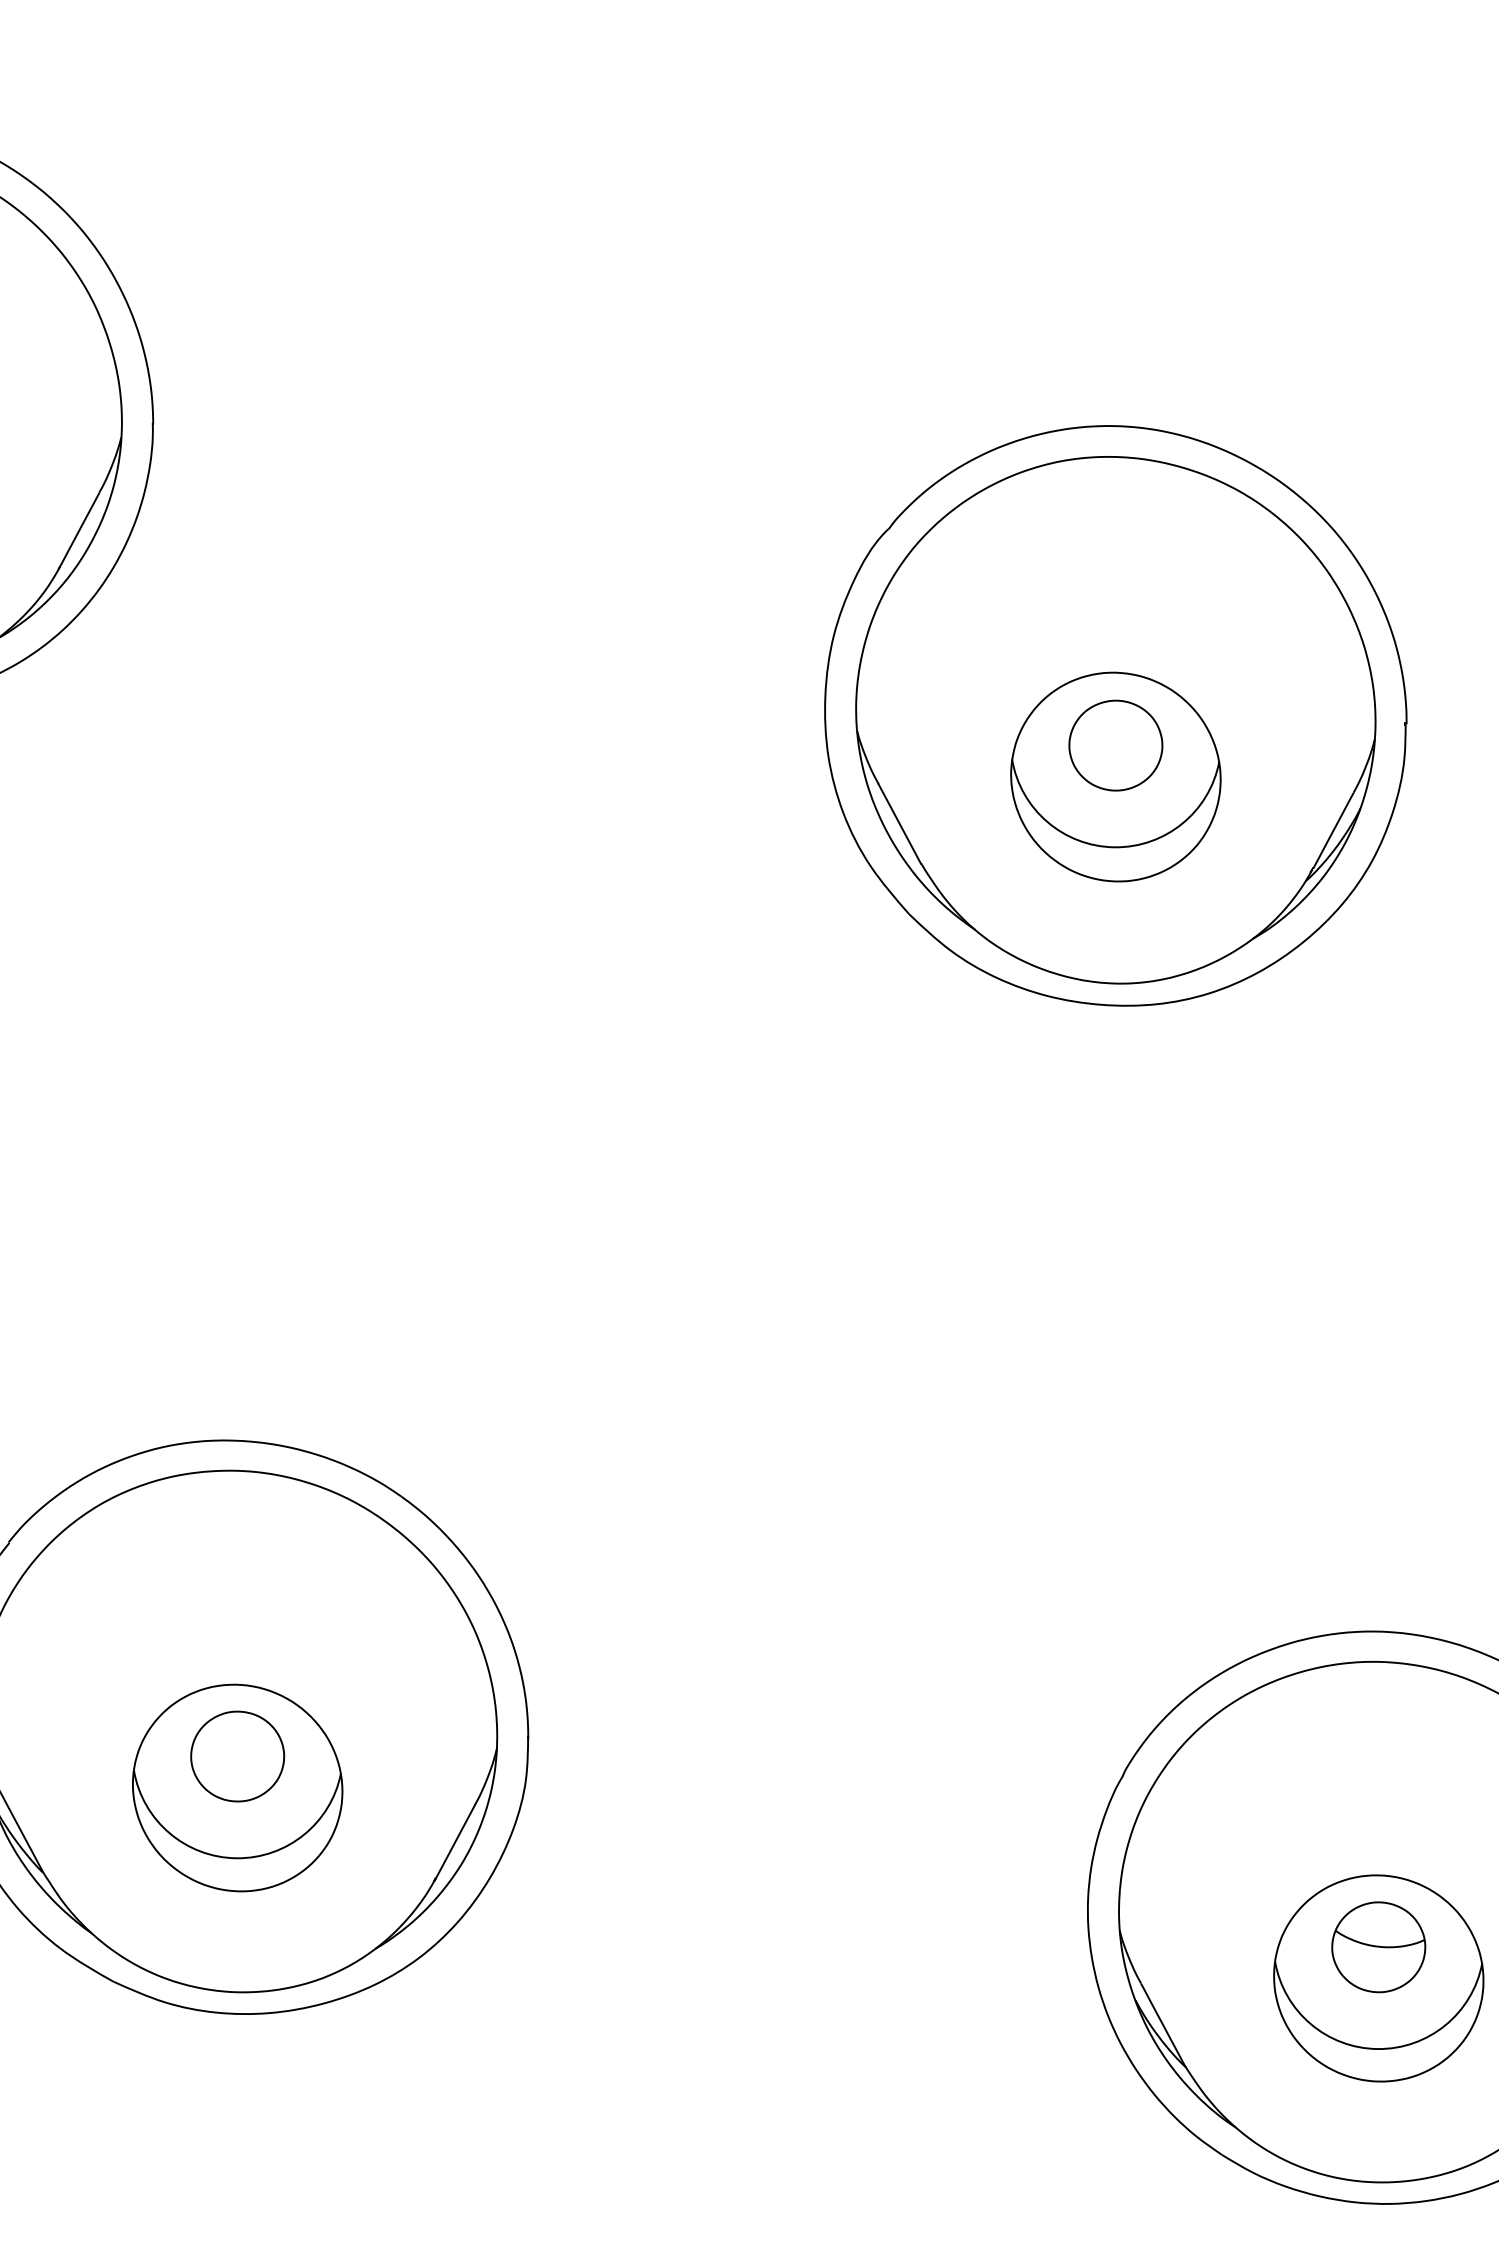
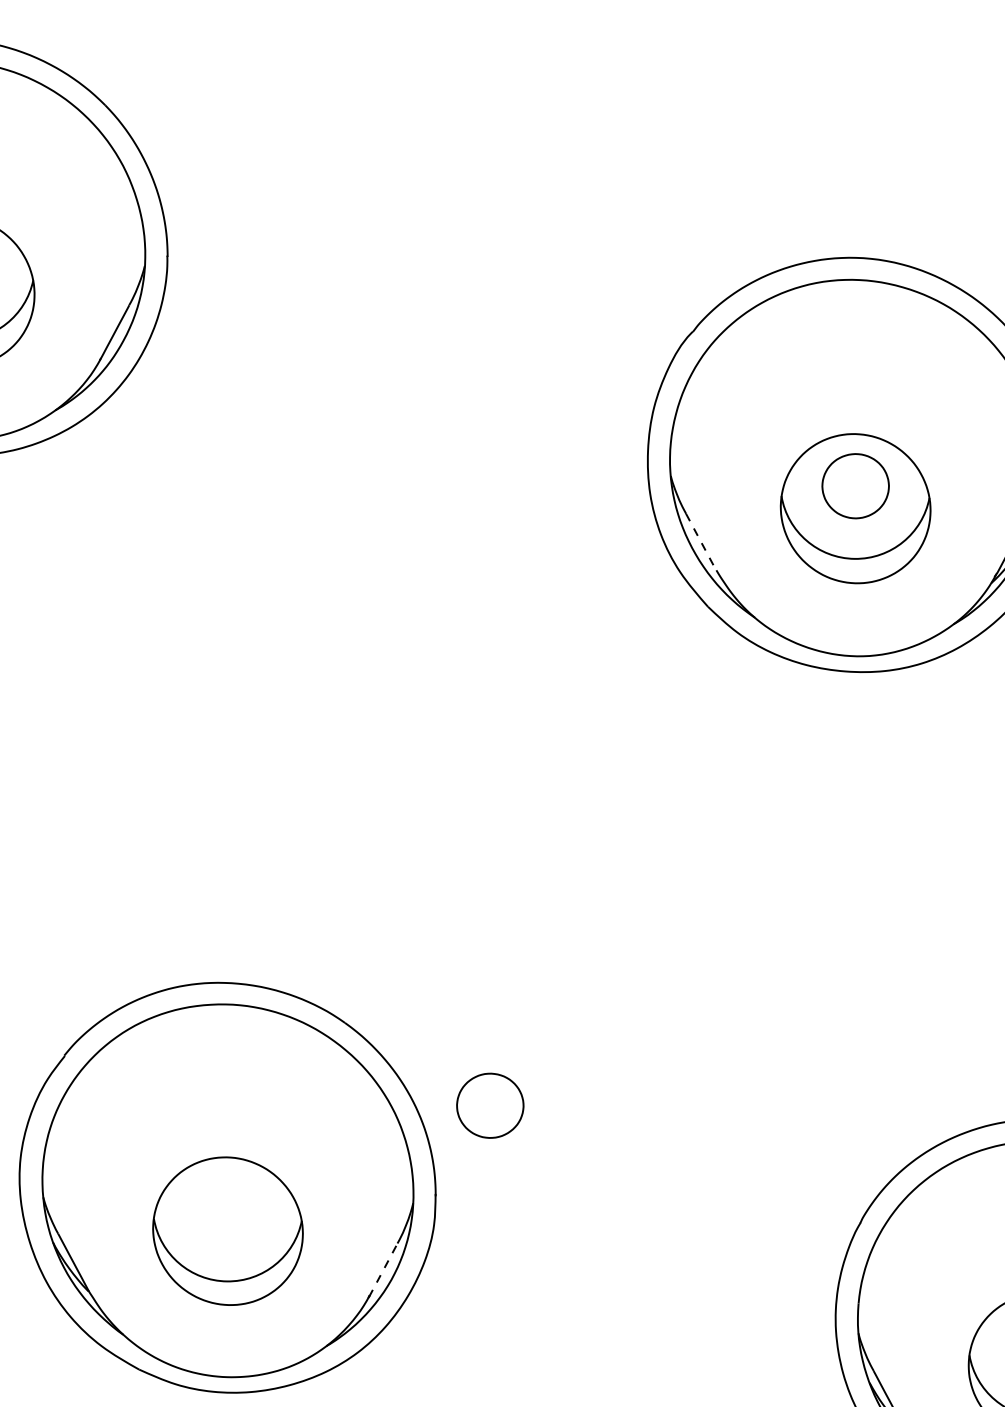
line: (900, 824) -> (701, 542), solid -> dashed
part: (237, 1756) -> (490, 1105), moved
line: (454, 1842) -> (382, 1270), solid -> dashed

